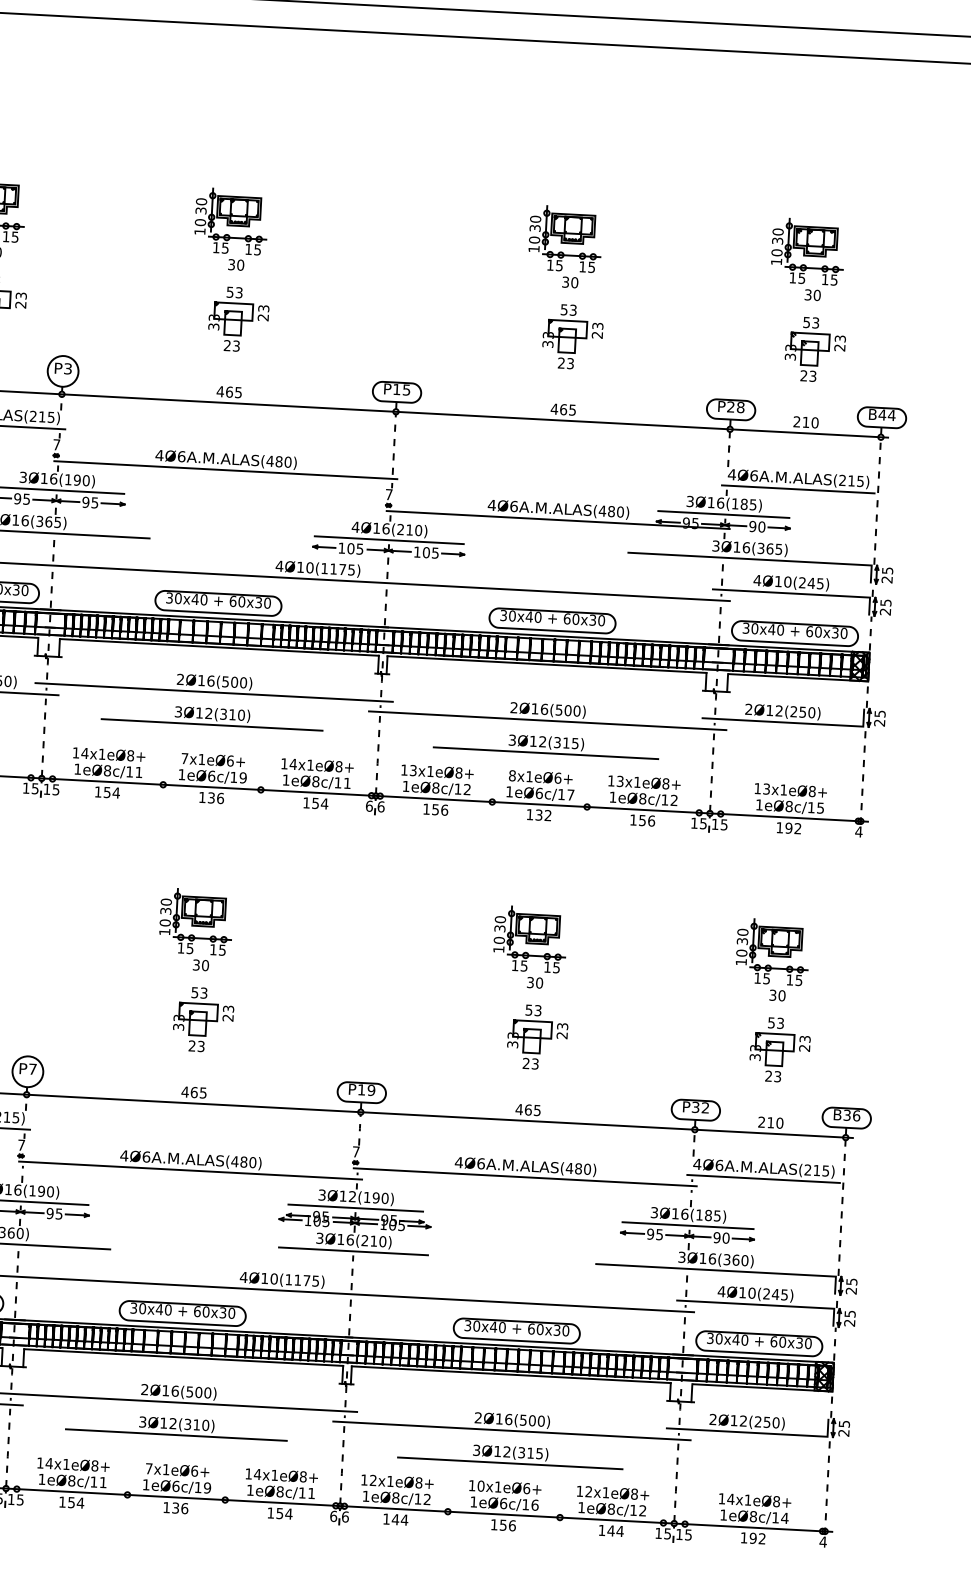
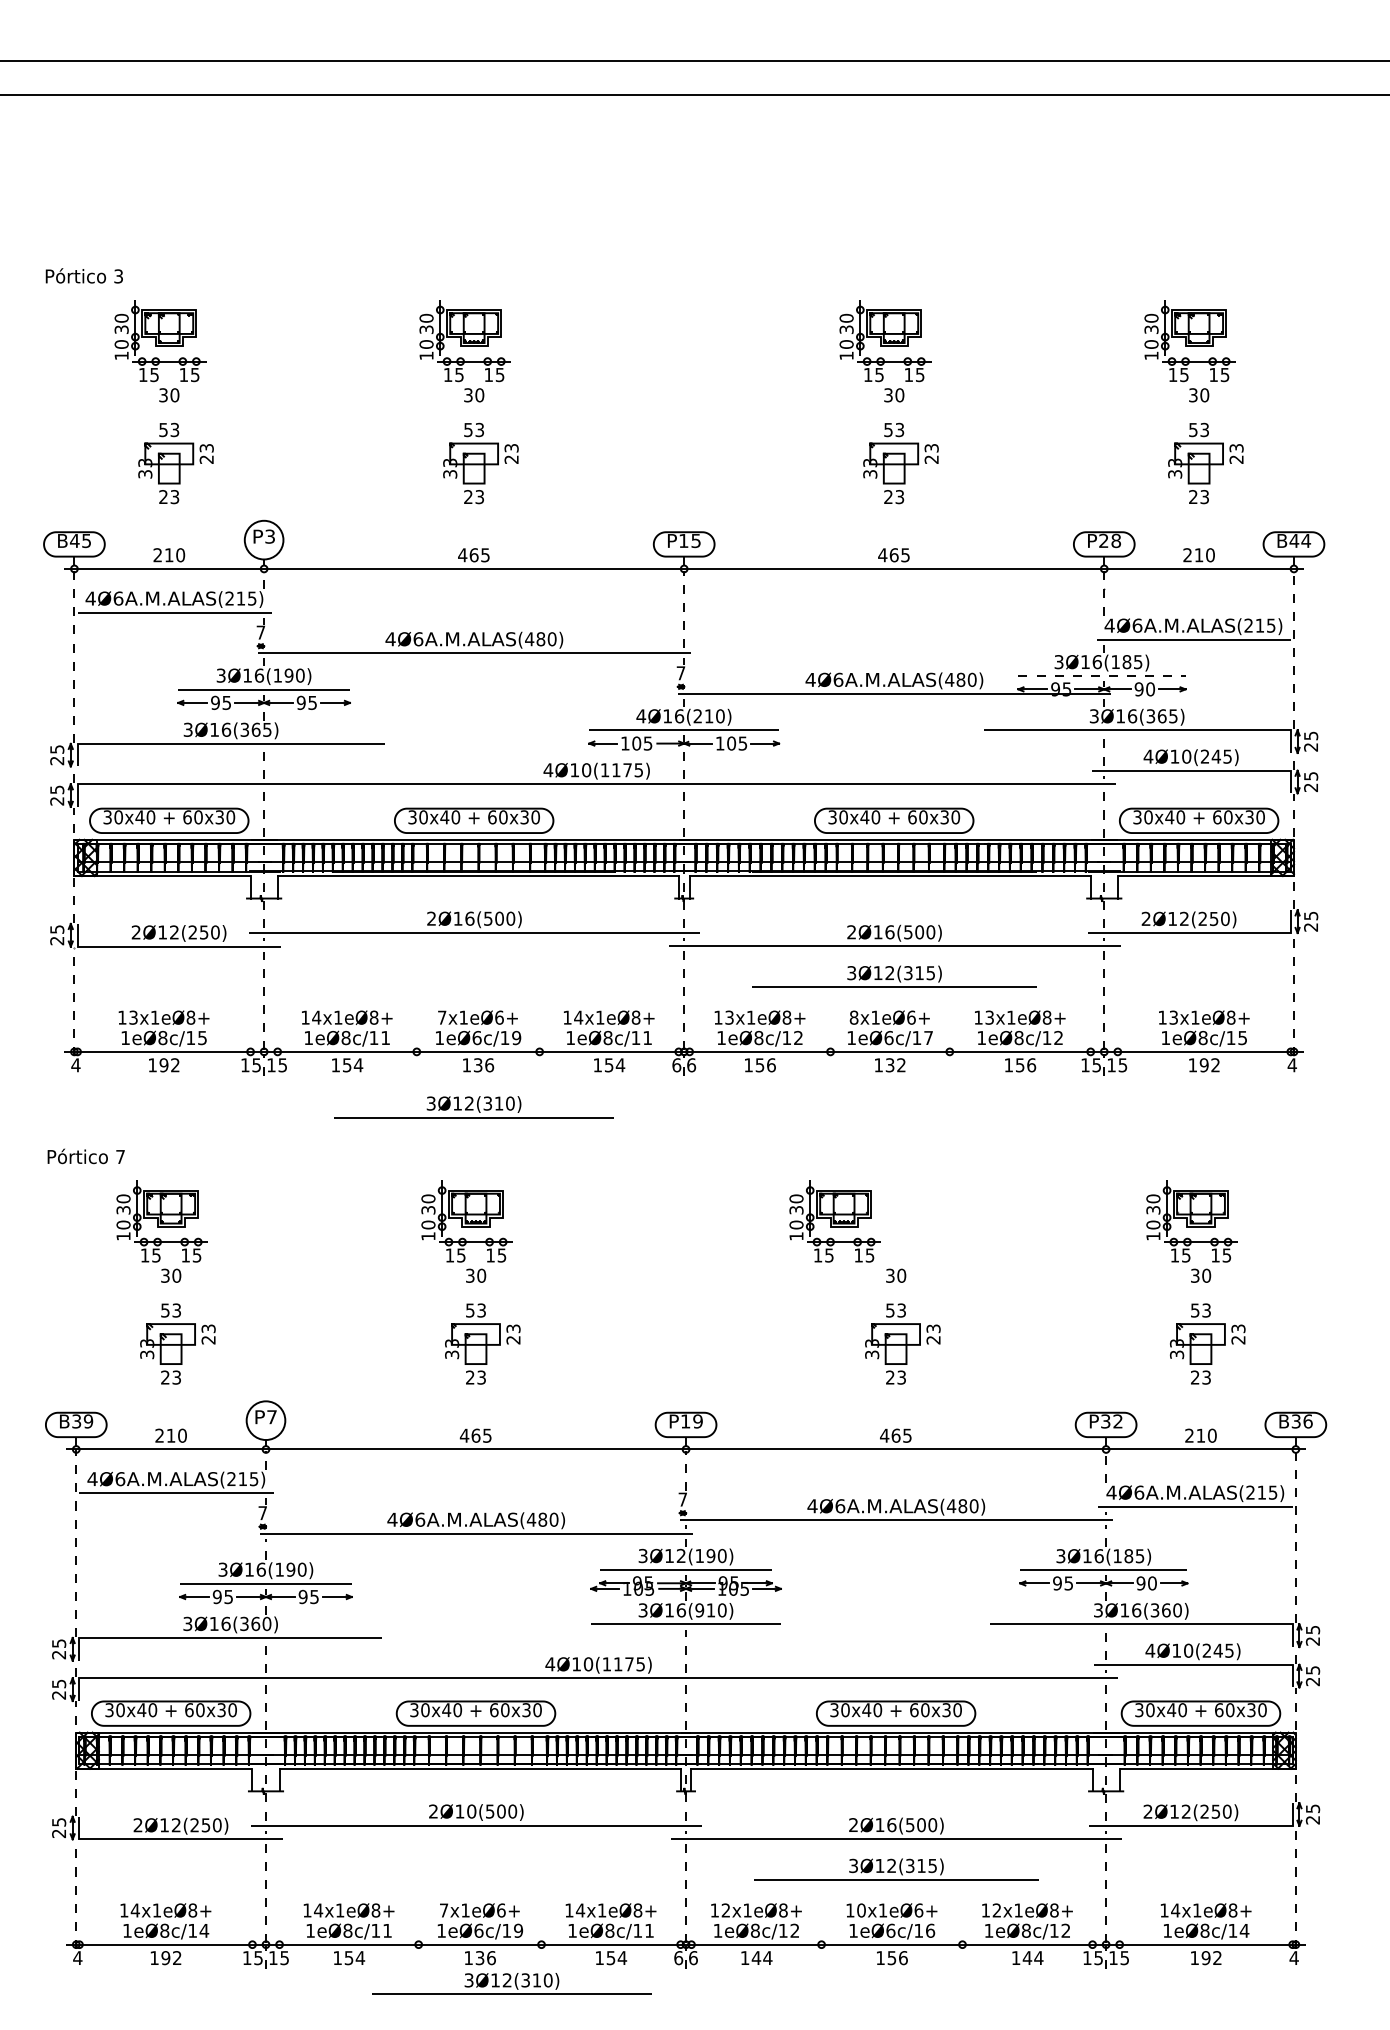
line: (724, 514) -> (1102, 676), solid -> dashed
part: (212, 716) -> (473, 1107), moved
part: (529, 939) -> (834, 1221), moved
text: (364, 1240) -> (699, 1610), (210) -> (910)
text: (175, 1391) -> (471, 1811), 2Ø16 -> 2Ø10
part: (176, 1426) -> (511, 1983), moved

